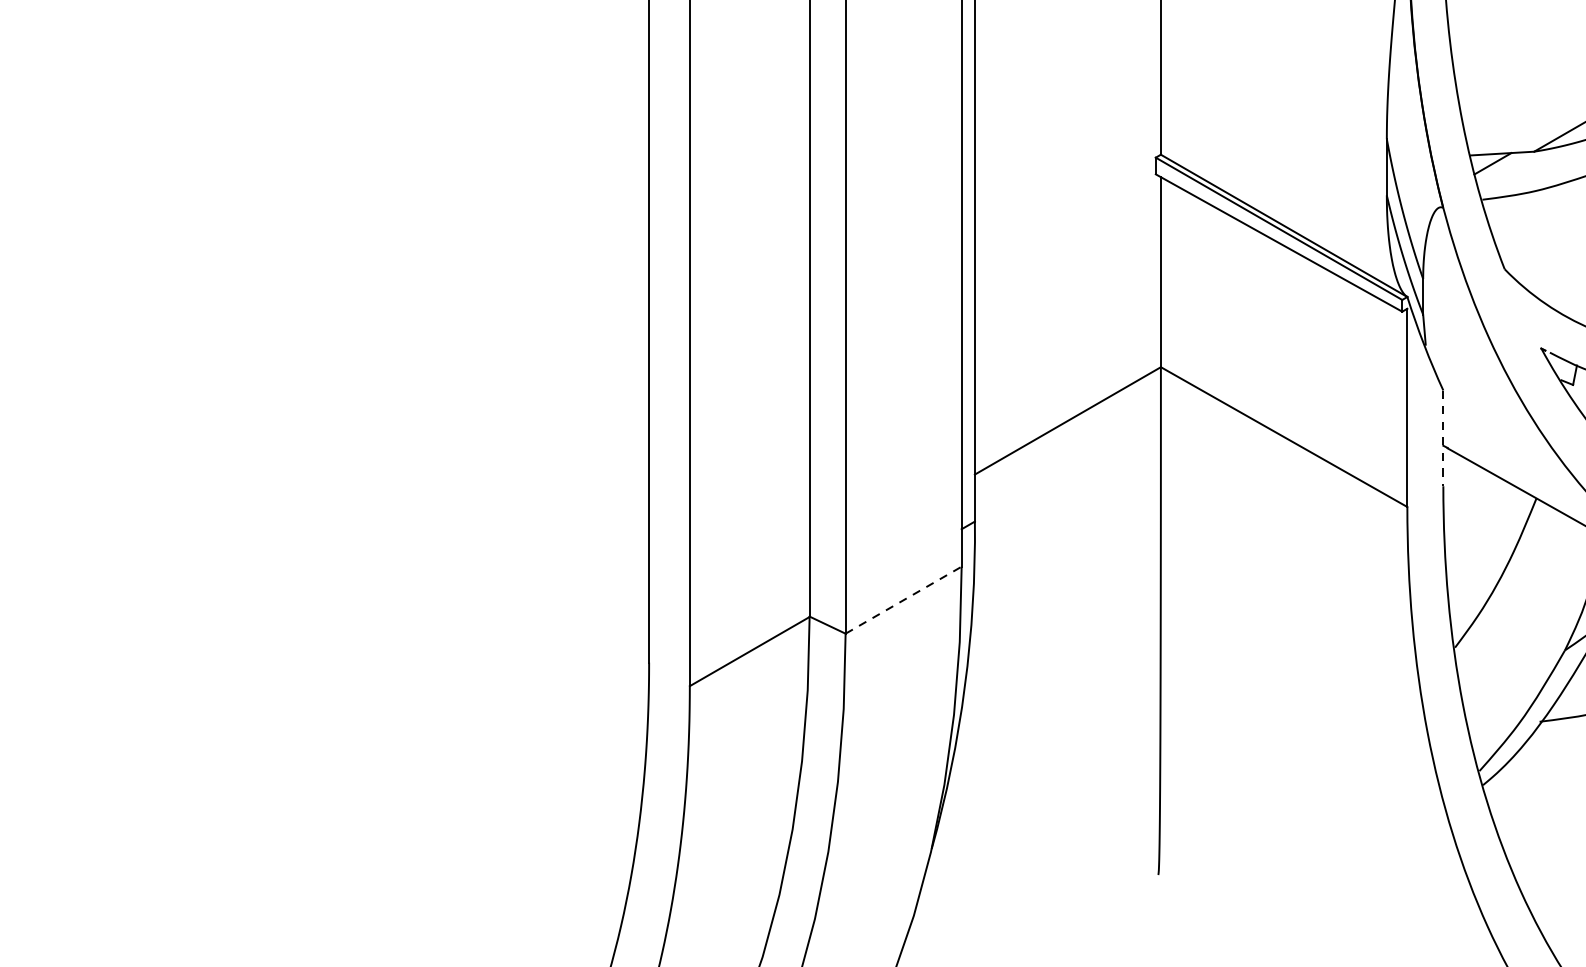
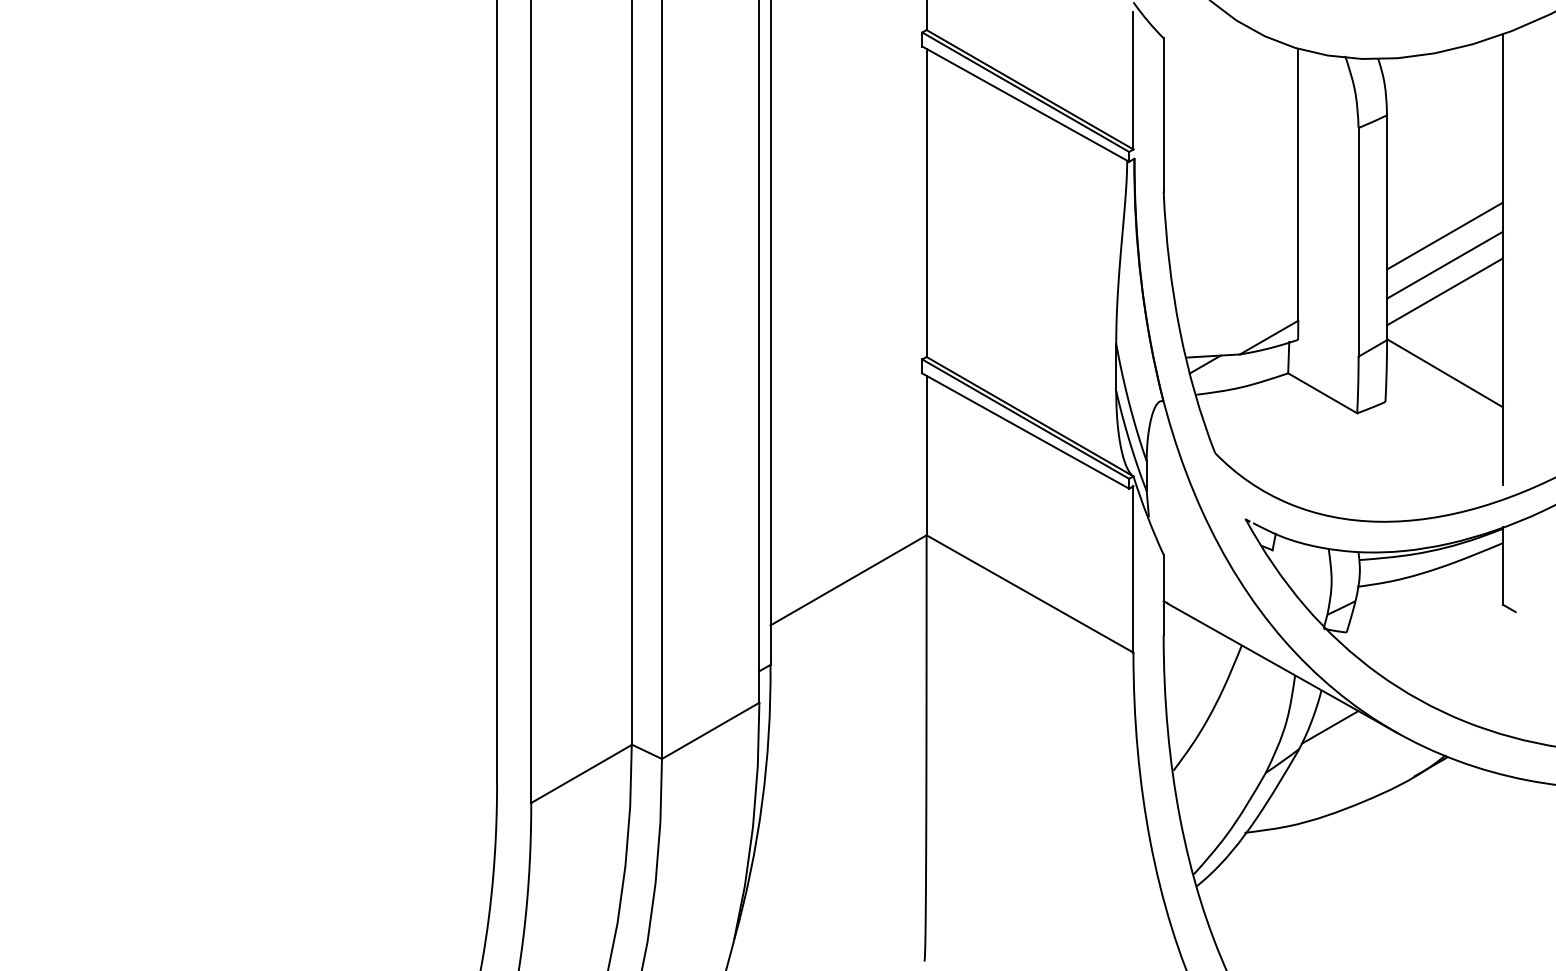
line: (1443, 438) -> (1163, 595), dashed -> solid
line: (904, 599) -> (711, 730), dashed -> solid

